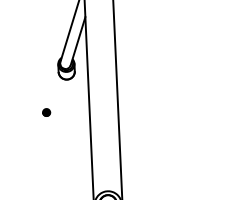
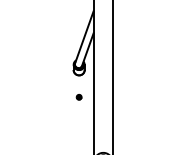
part: (45, 112) -> (78, 97), moved

